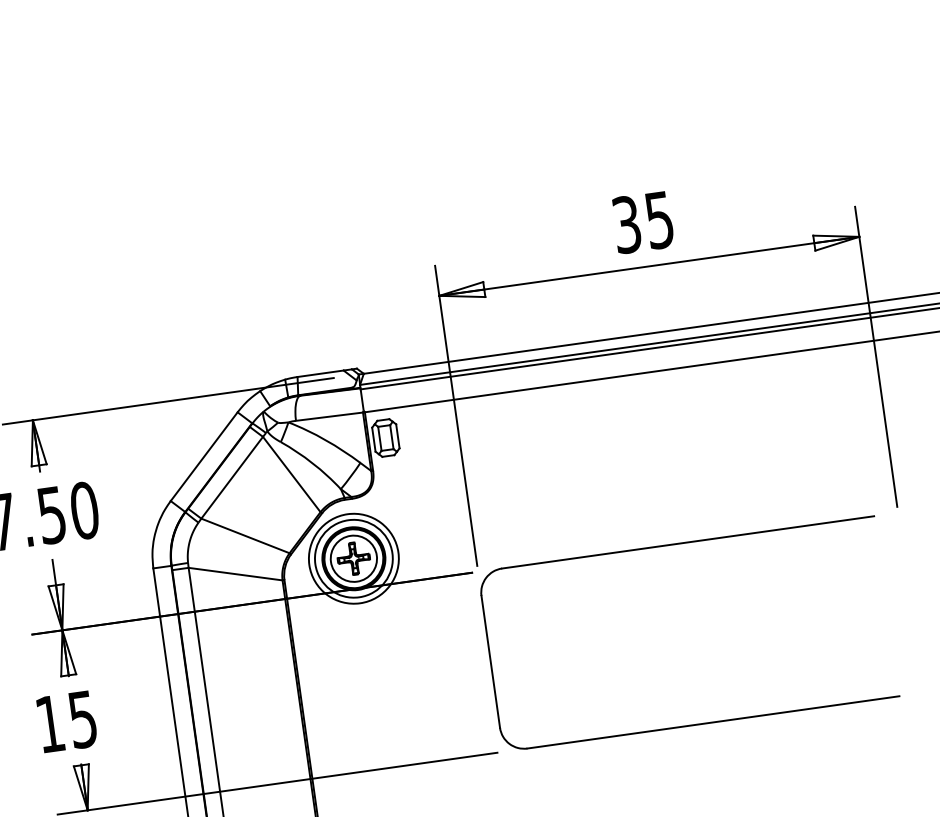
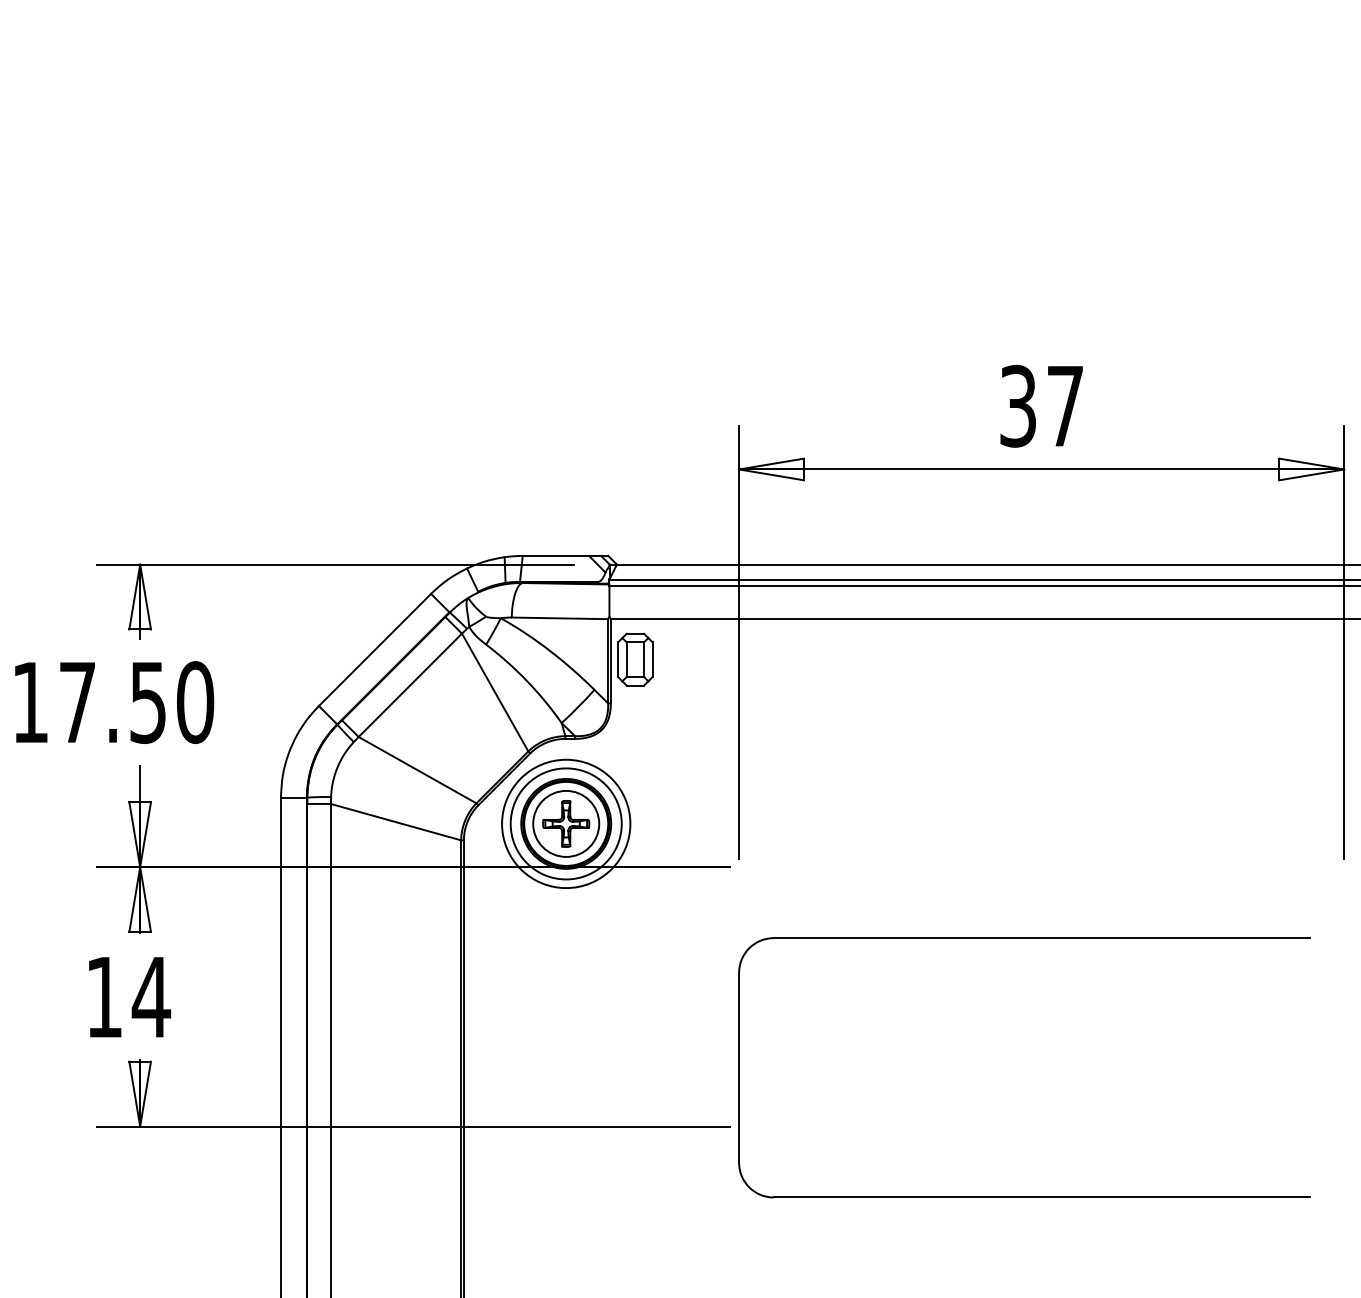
text: (659, 220) -> (1064, 406), 35 -> 37
part: (676, 544) -> (1024, 938), moved
text: (82, 719) -> (151, 997), 15 -> 14

